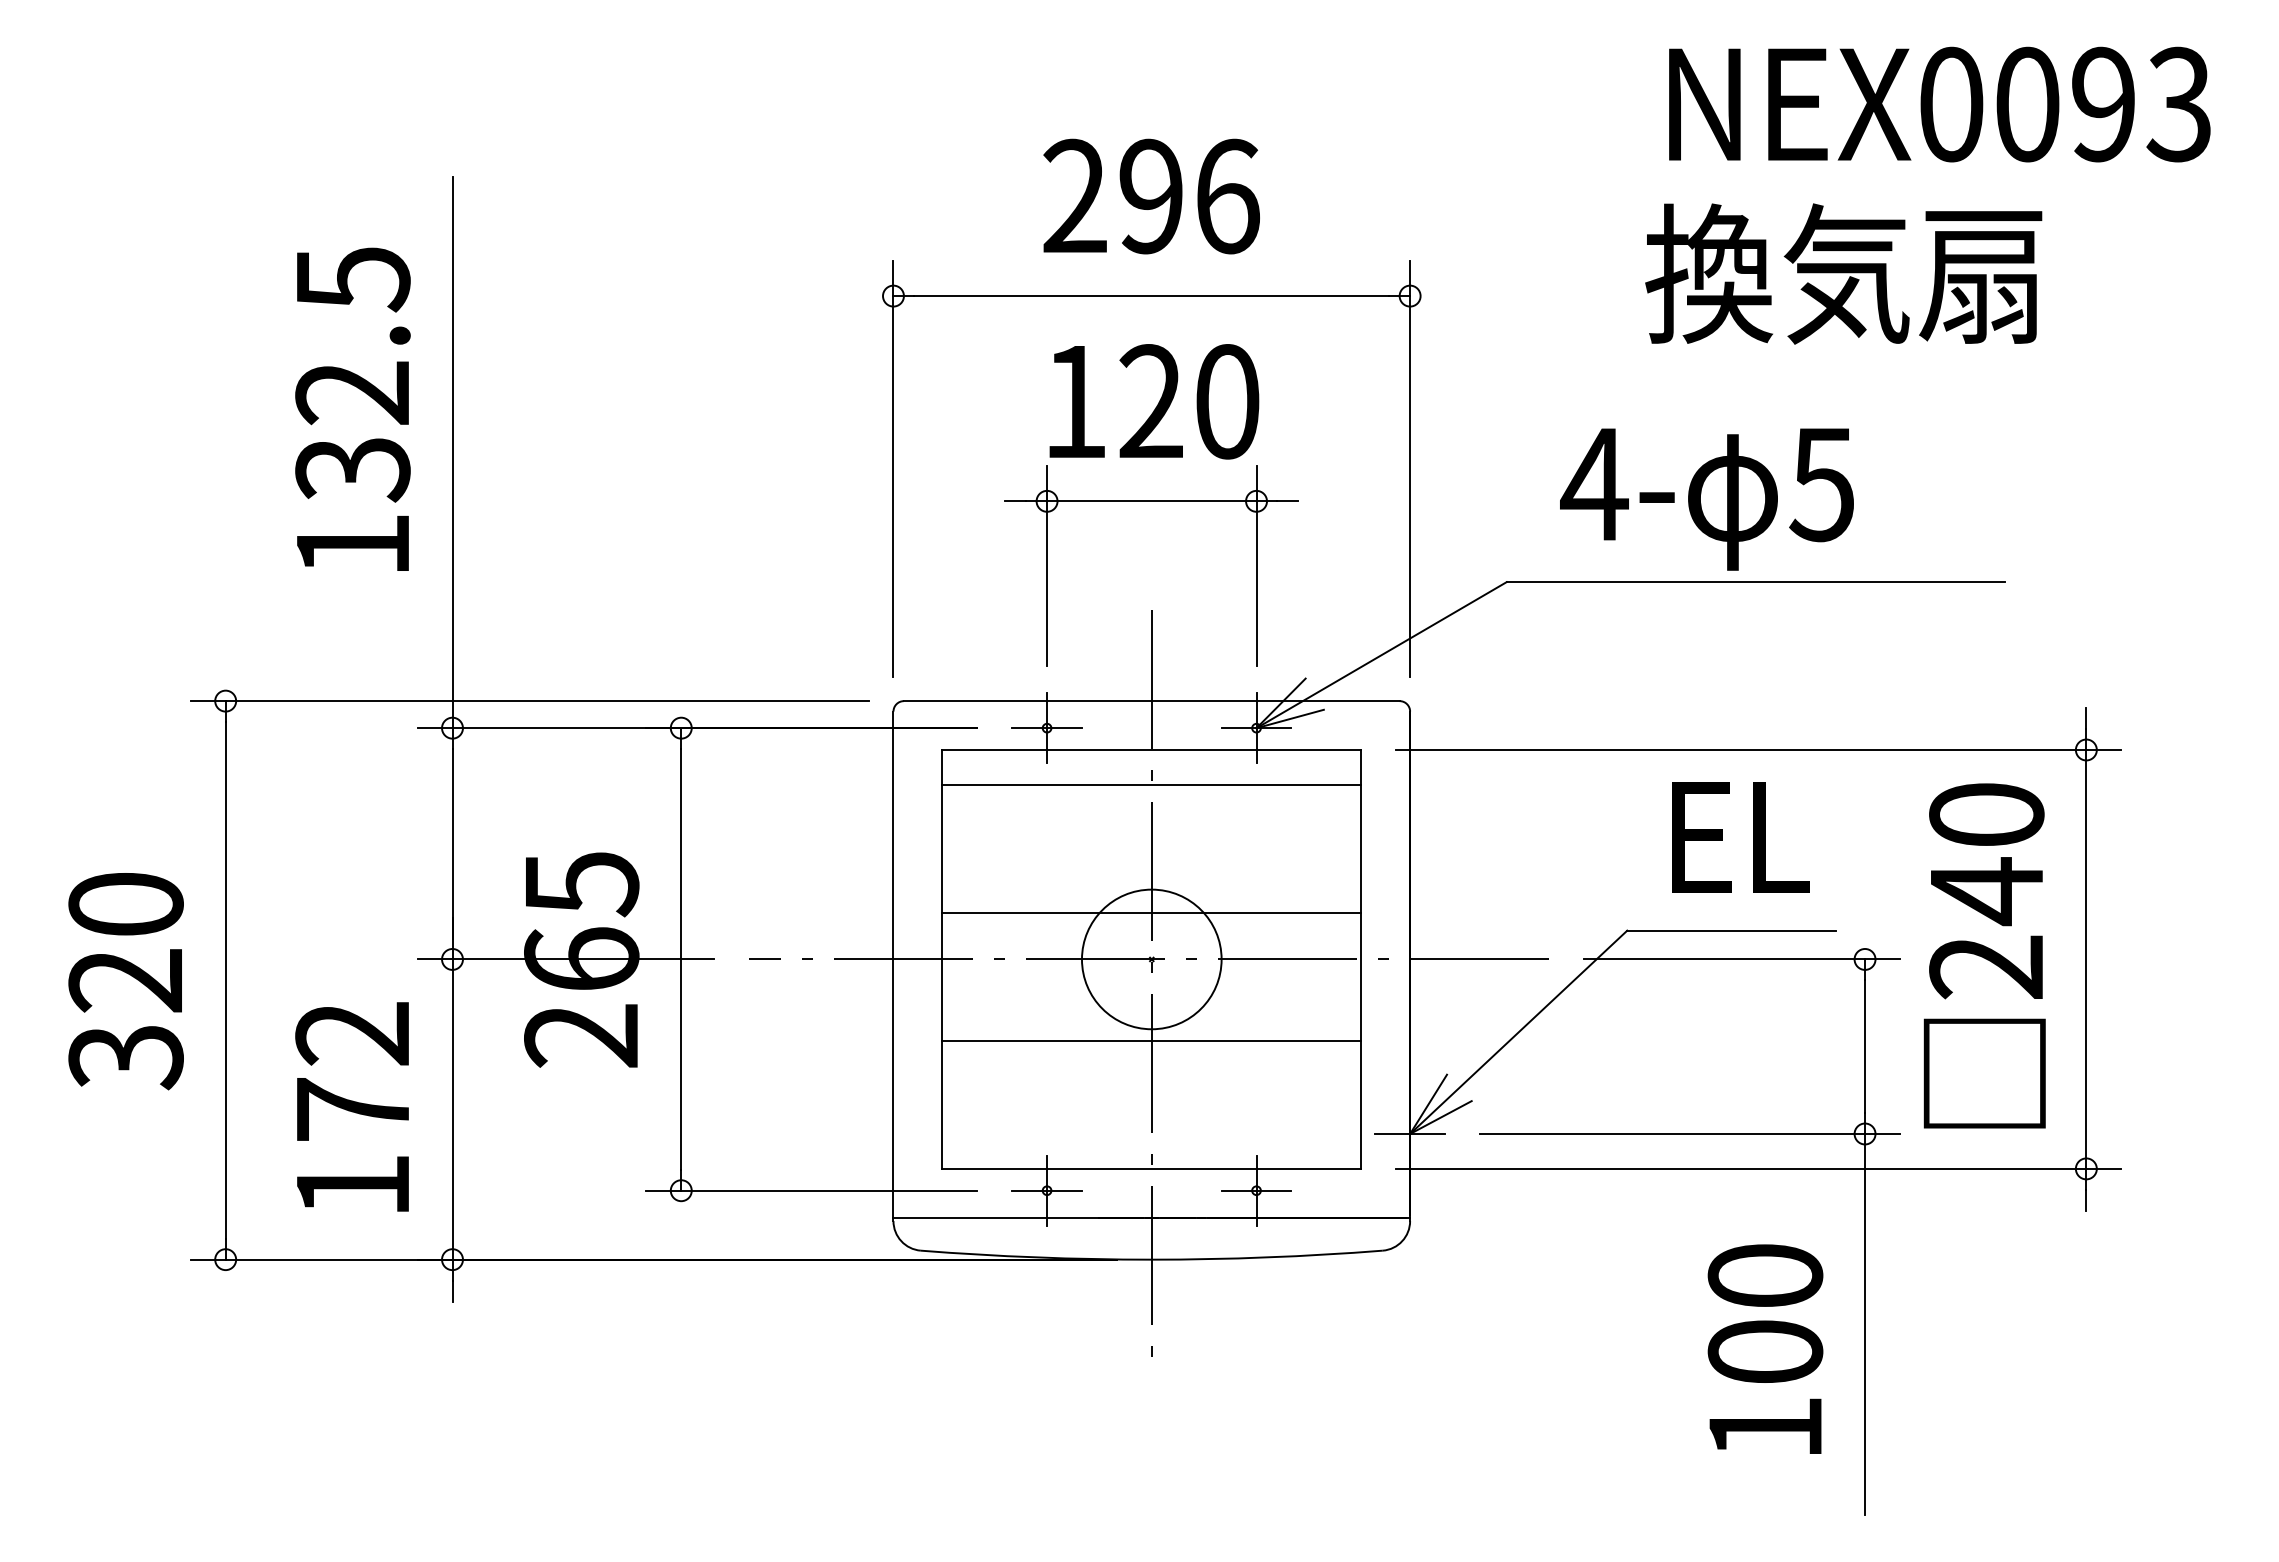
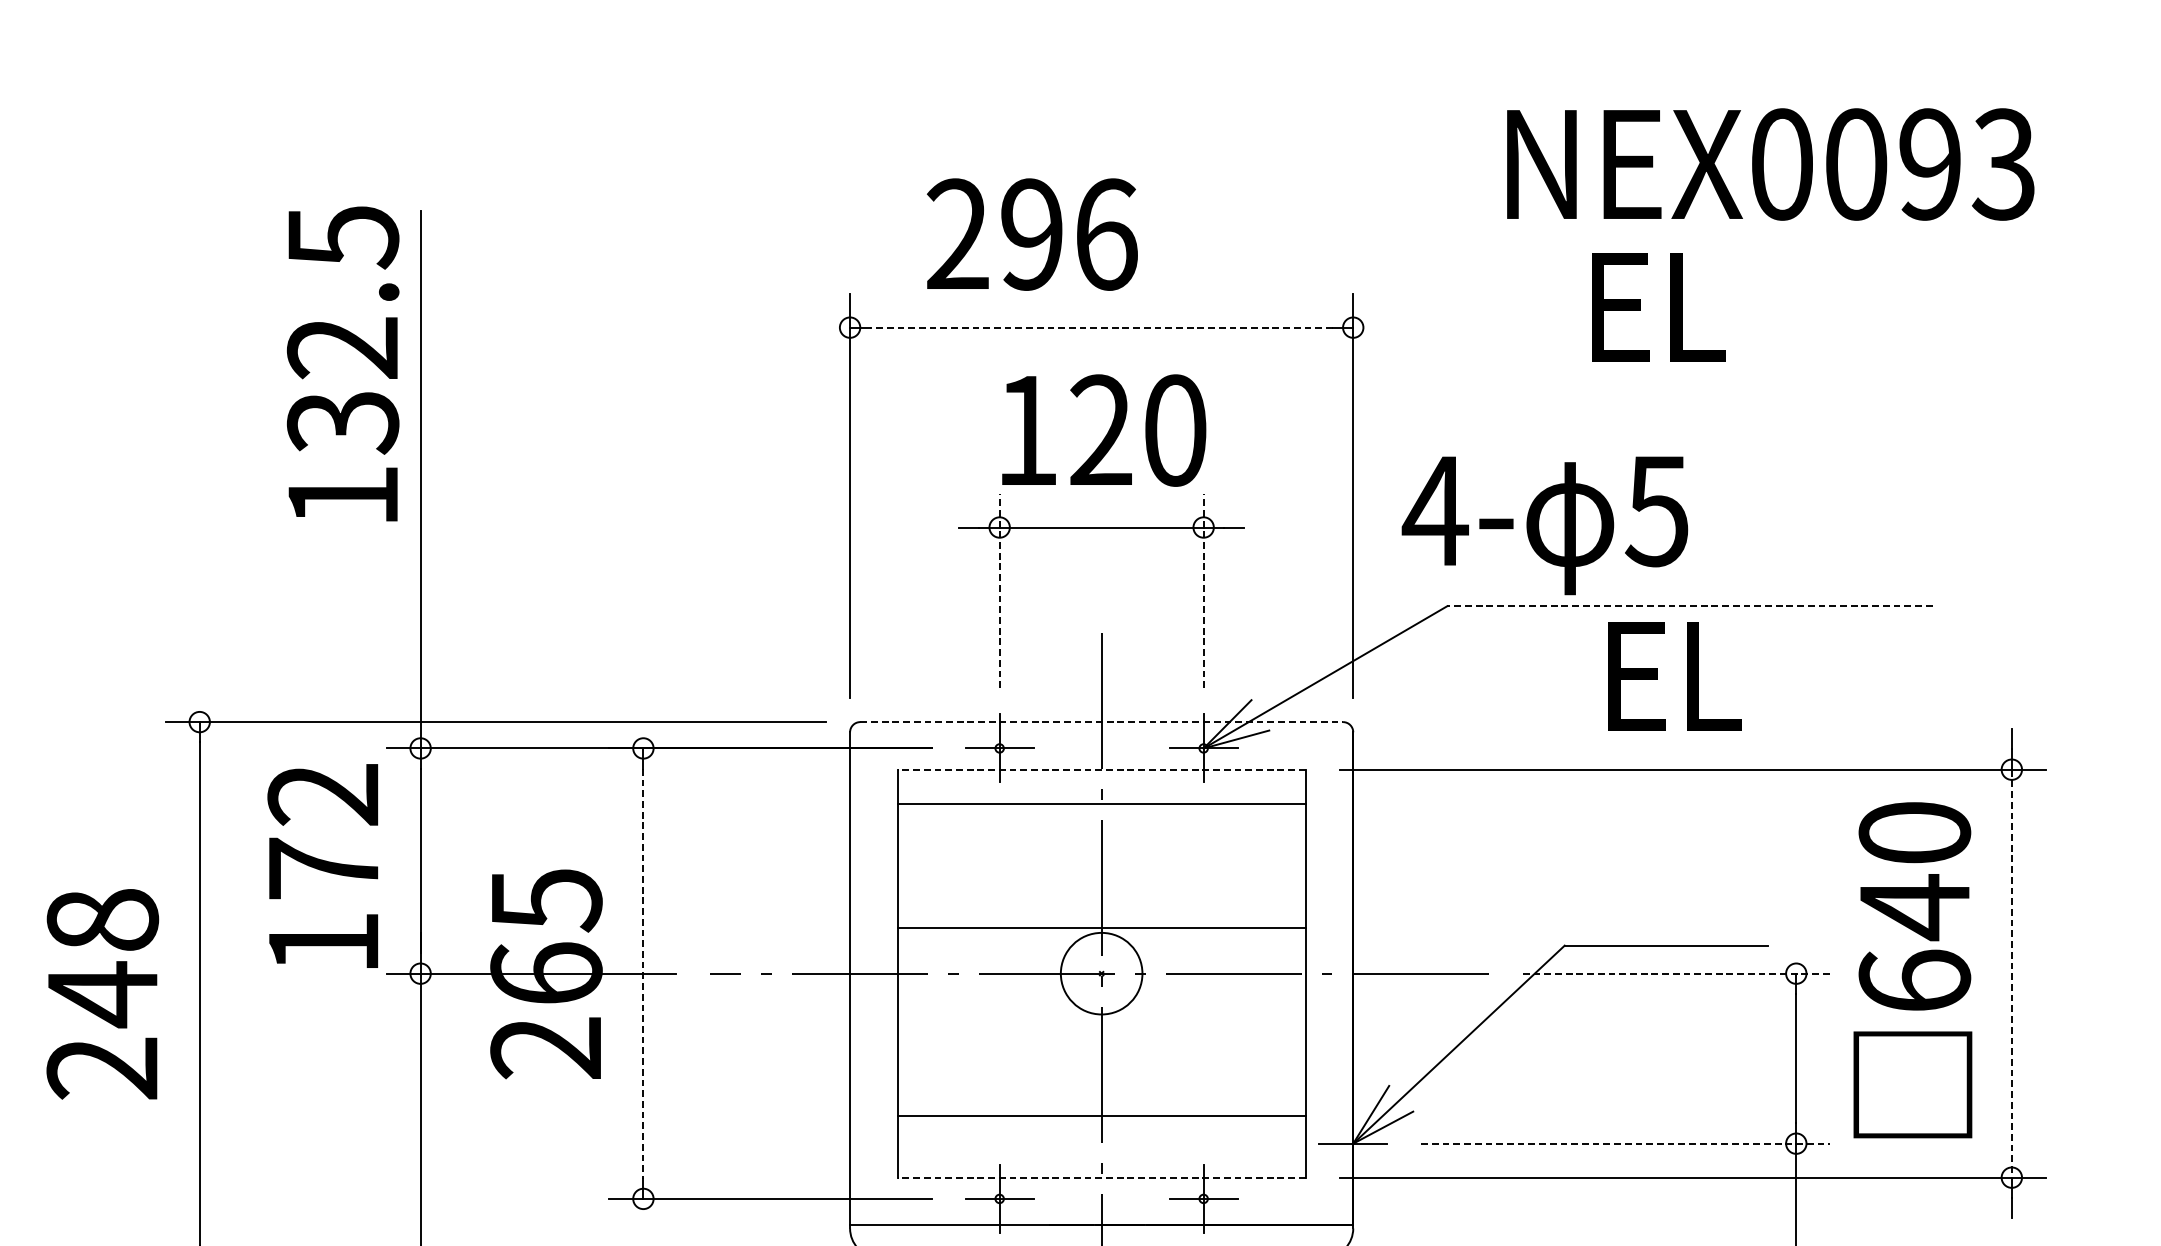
text: (1939, 104) -> (1770, 164), moved
text: (1151, 196) -> (1032, 234), moved
text: (1843, 273) -> (1775, 305), 換気扇 -> EL
line: (1151, 296) -> (1101, 328), solid -> dashed
text: (352, 408) -> (342, 363), moved
text: (1706, 499) -> (1544, 525), moved
line: (1047, 566) -> (1000, 590), solid -> dashed
line: (1256, 566) -> (1203, 590), solid -> dashed
line: (1755, 582) -> (1689, 606), solid -> dashed
line: (1151, 701) -> (1101, 722), solid -> dashed
line: (1151, 750) -> (1101, 770), solid -> dashed
text: (1740, 837) -> (1674, 676), moved
line: (681, 959) -> (643, 973), solid -> dashed
circle: (1151, 959) -> (1101, 973), size x0.6
line: (1742, 959) -> (1676, 973), solid -> dashed
line: (2086, 959) -> (2011, 973), solid -> dashed
text: (1986, 966) -> (1914, 980), 240 -> 640
text: (125, 981) -> (102, 995), 320 -> 248
line: (1151, 1040) -> (1101, 1115), moved
text: (351, 1106) -> (322, 865), moved
line: (1690, 1133) -> (1626, 1143), solid -> dashed
line: (1151, 1168) -> (1101, 1177), solid -> dashed

